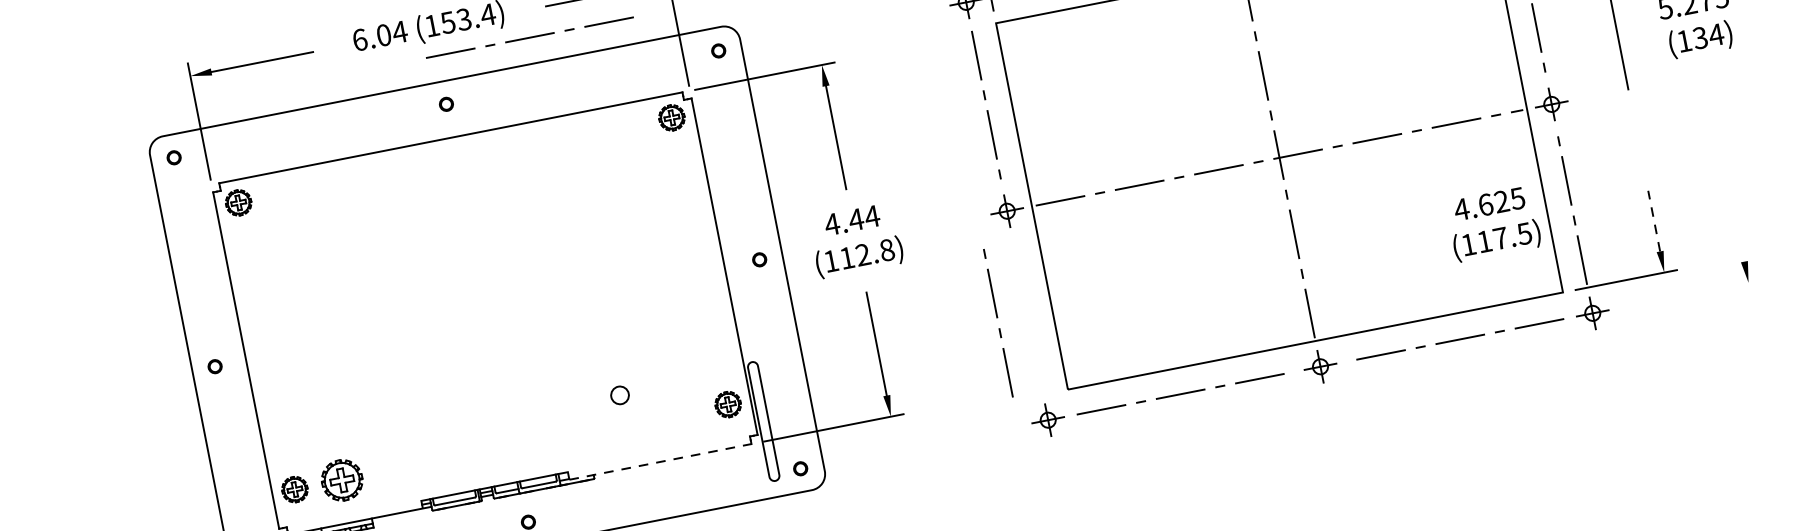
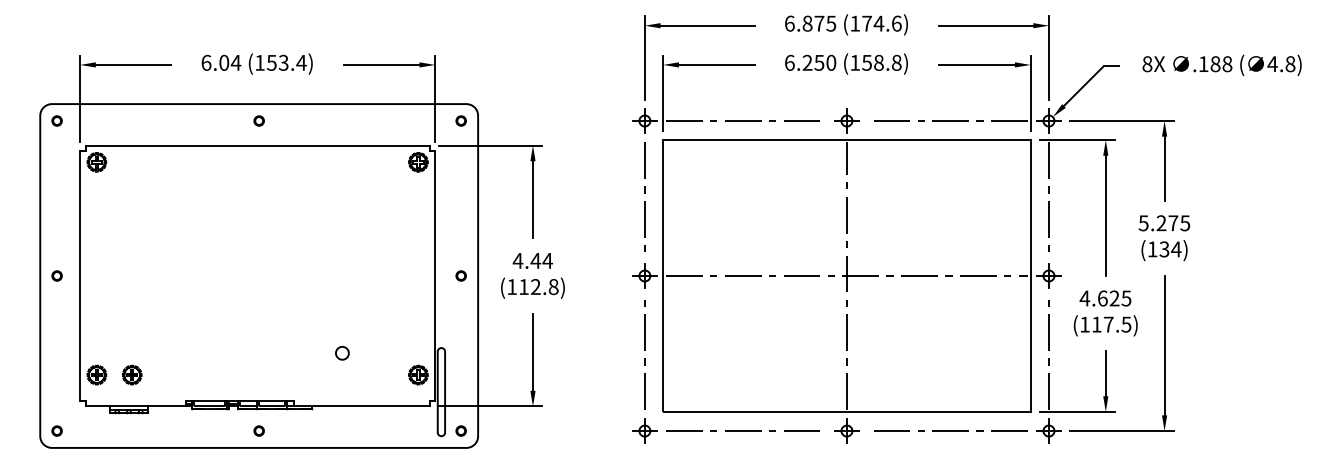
line: (528, 37) -> (327, 84), removed
line: (1725, 167) -> (1164, 345), added
line: (1653, 220) -> (1105, 373), dashed -> solid
text: (1493, 224) -> (1105, 313), moved
line: (1690, 294) -> (1121, 431), added
line: (996, 317) -> (644, 350), moved
line: (659, 462) -> (361, 406), dashed -> solid
part: (342, 479) -> (132, 374), size x0.62

